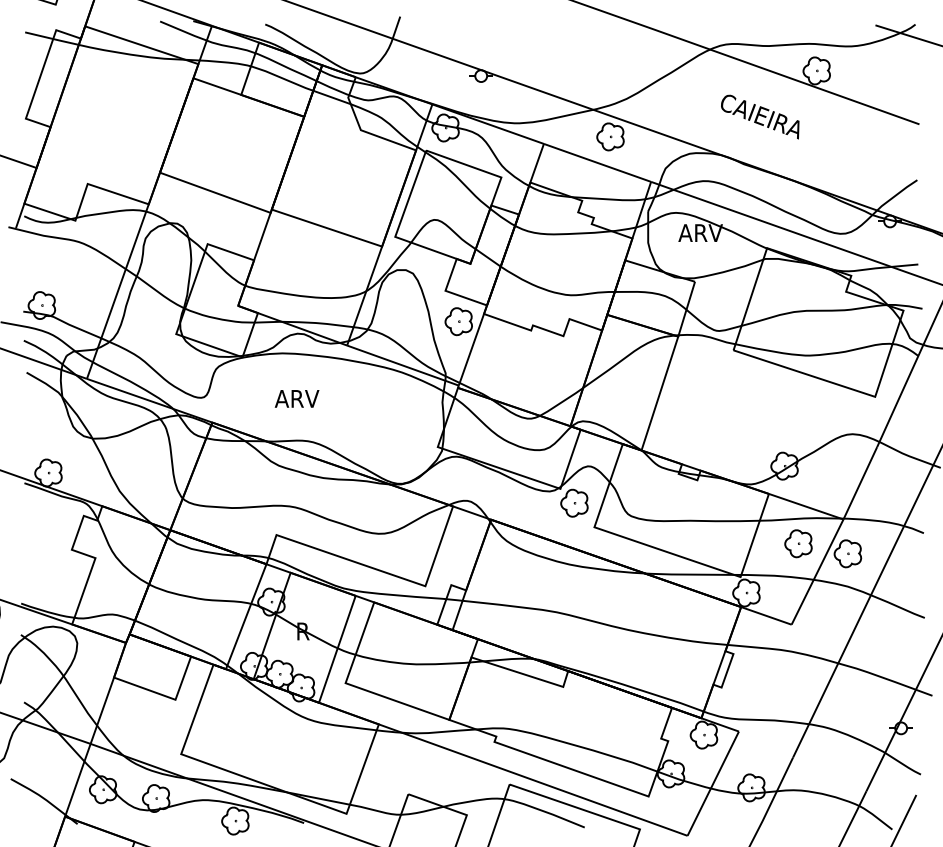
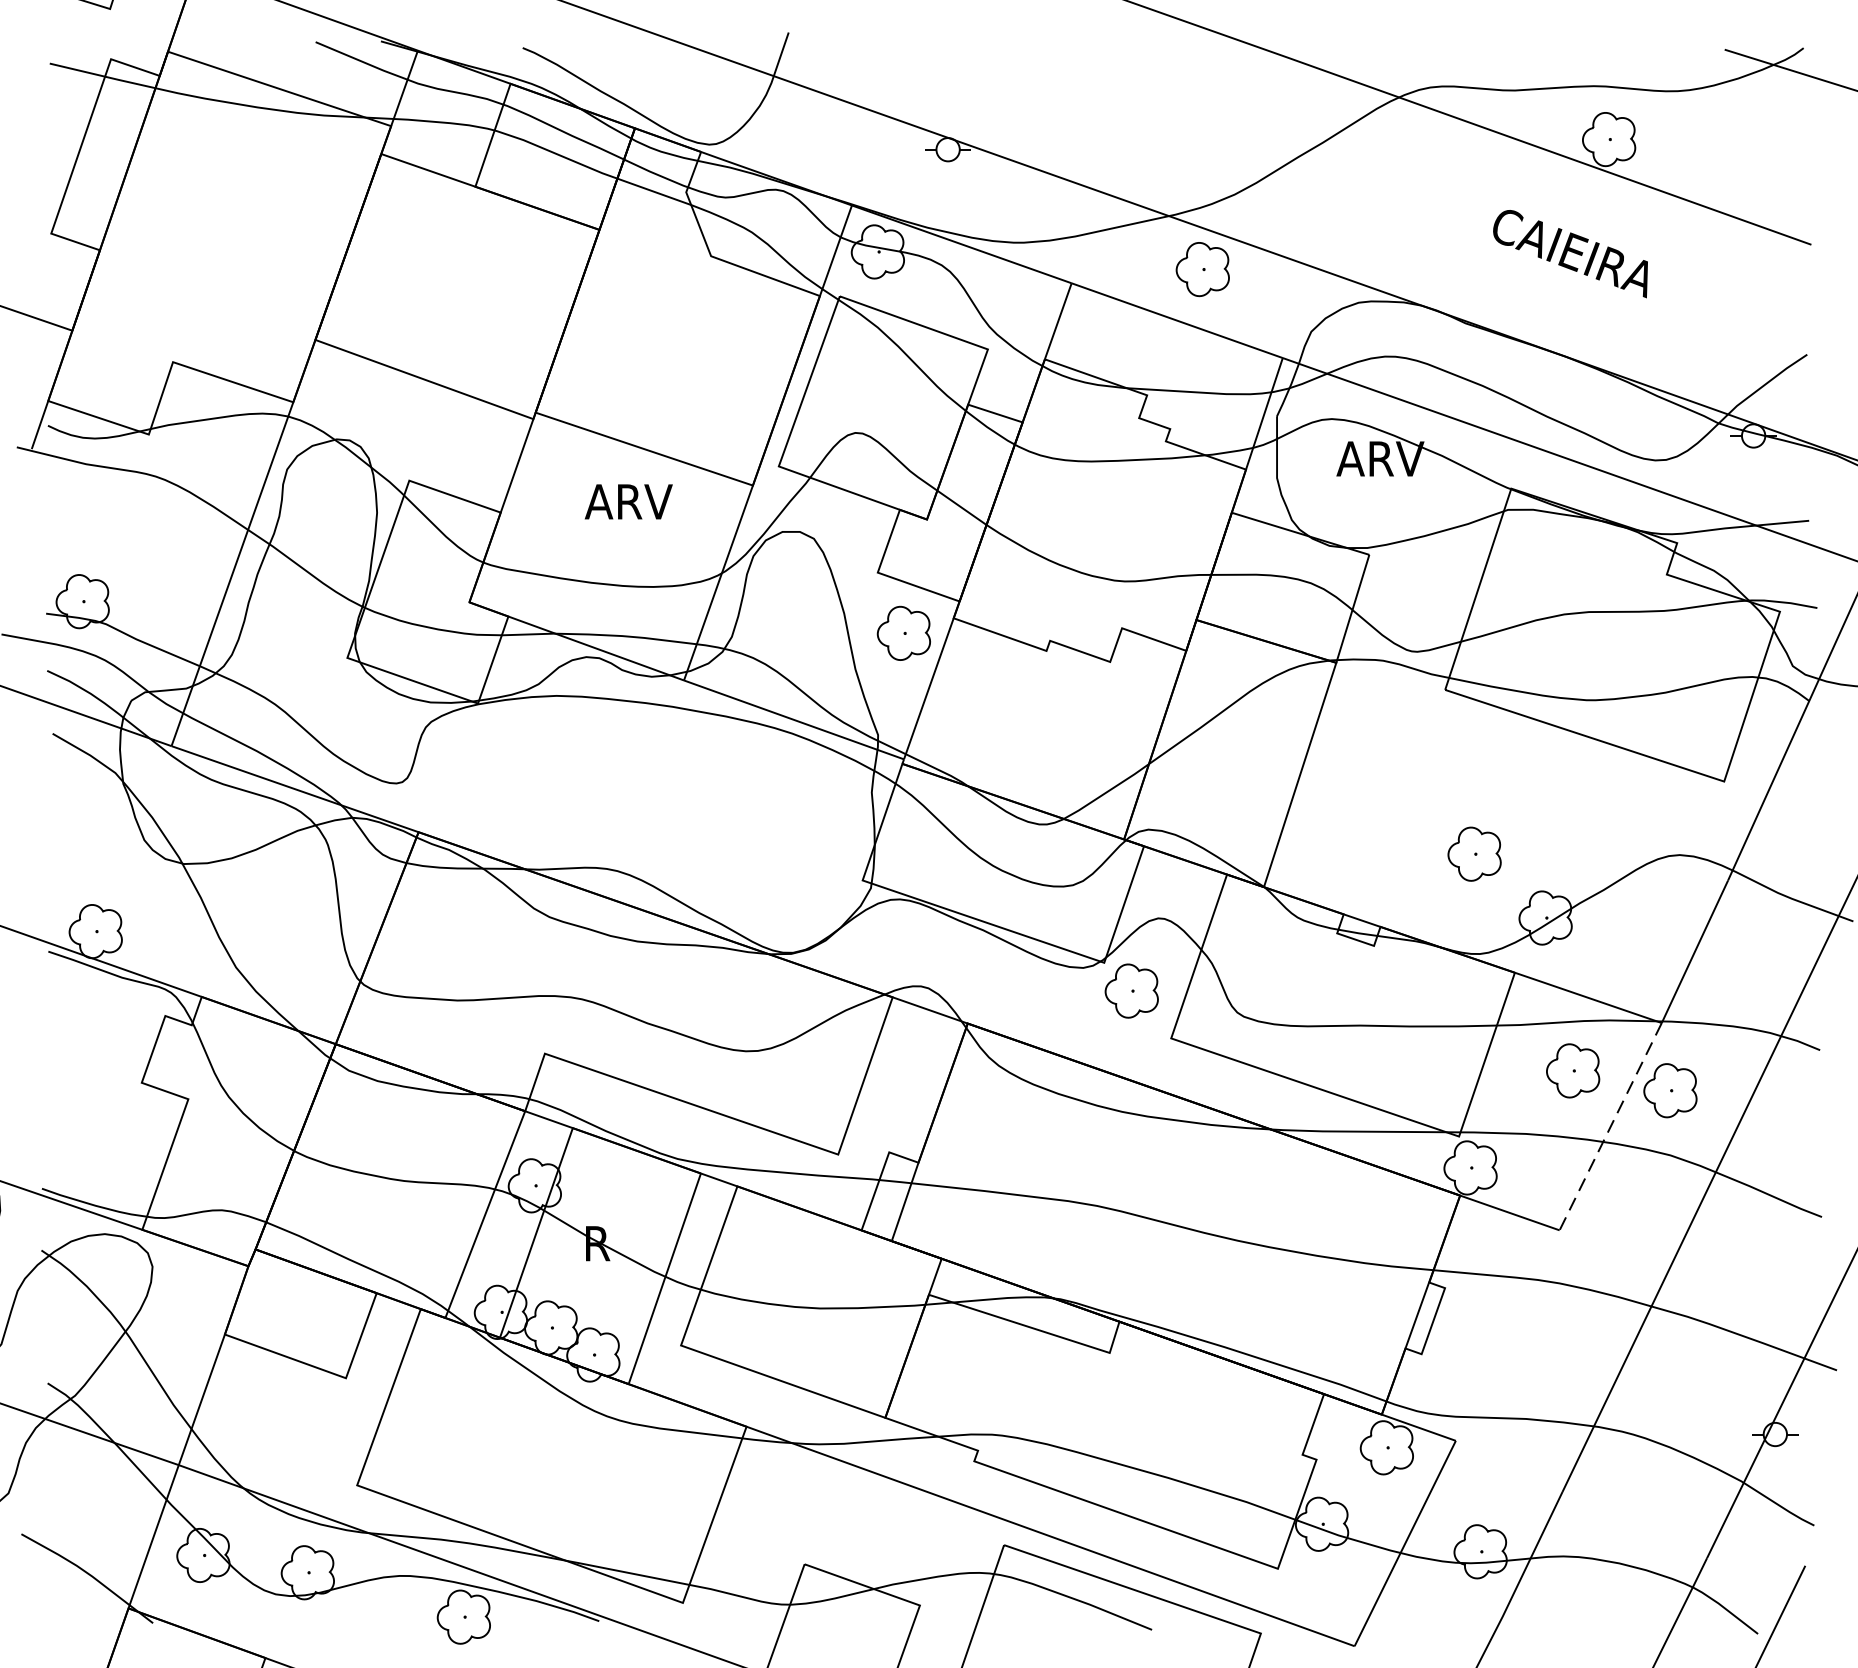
text: (760, 116) -> (1571, 252), moved
text: (296, 398) -> (627, 501), moved
part: (748, 433) -> (1474, 853), added
line: (817, 572) -> (1610, 1127), solid -> dashed

